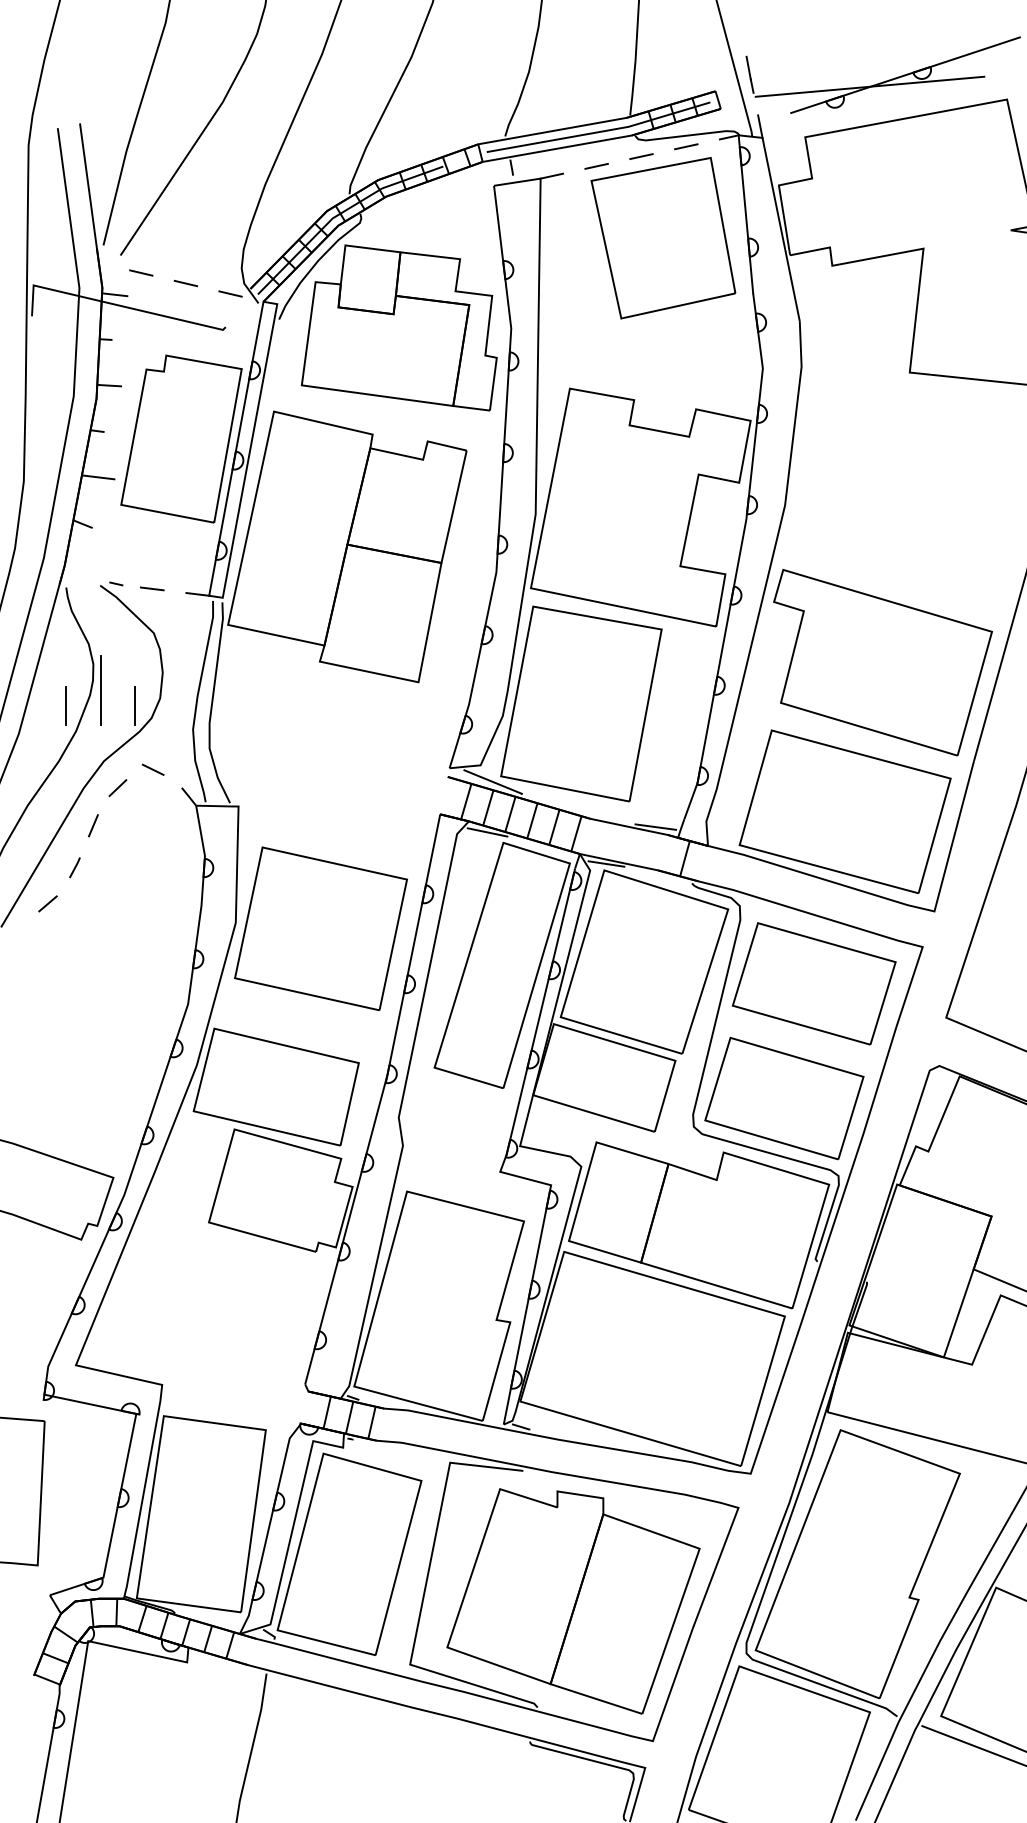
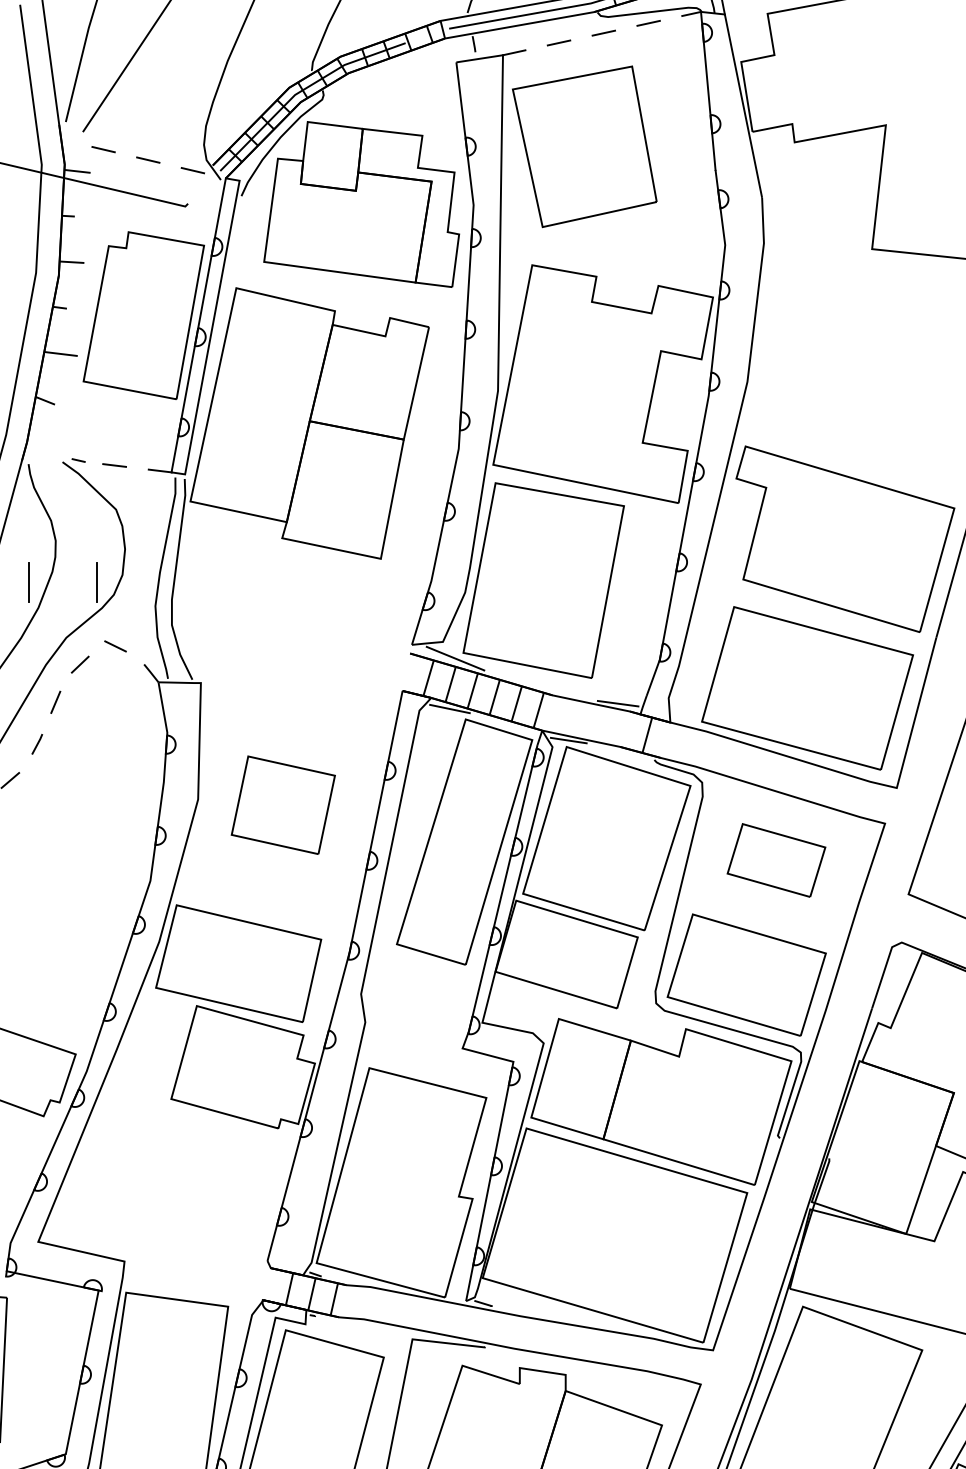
part: (663, 238) -> (584, 147), moved
line: (100, 690) -> (62, 567), removed
part: (320, 928) -> (282, 805), size x0.6
part: (813, 983) -> (775, 860), size x0.6

